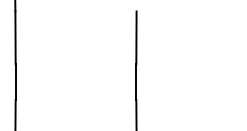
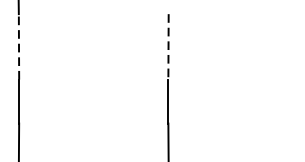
line: (15, 37) -> (18, 46), solid -> dashed
line: (136, 38) -> (168, 47), solid -> dashed

